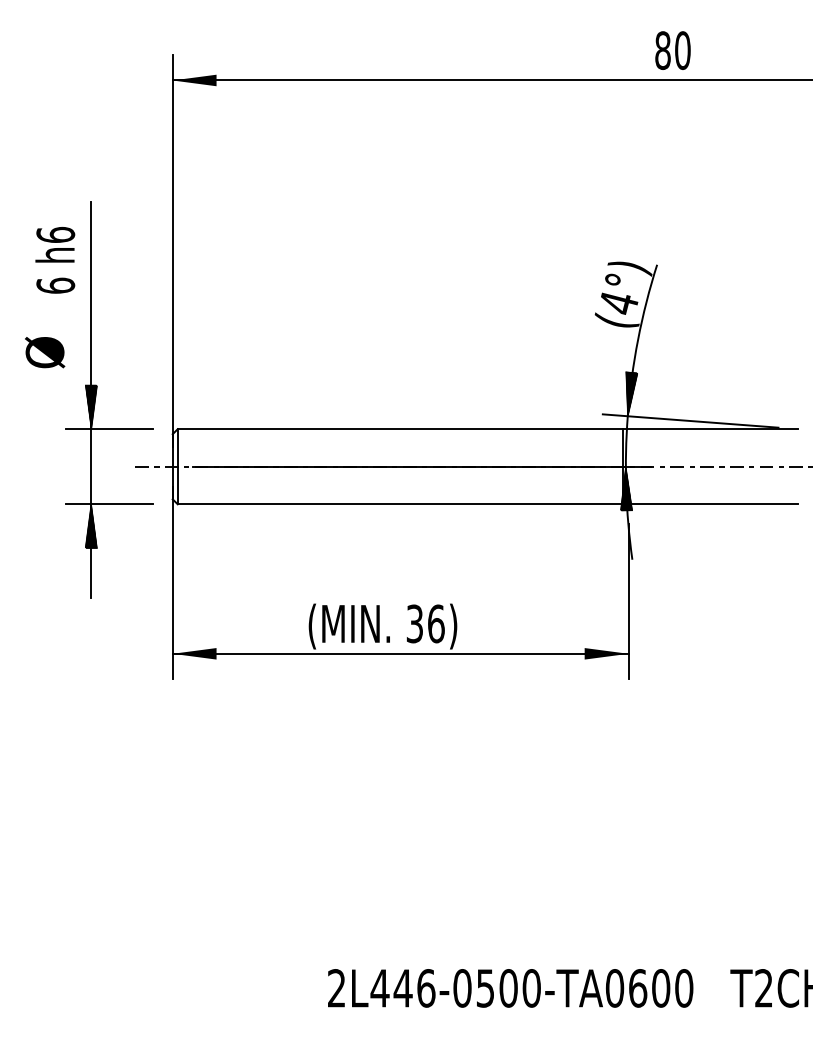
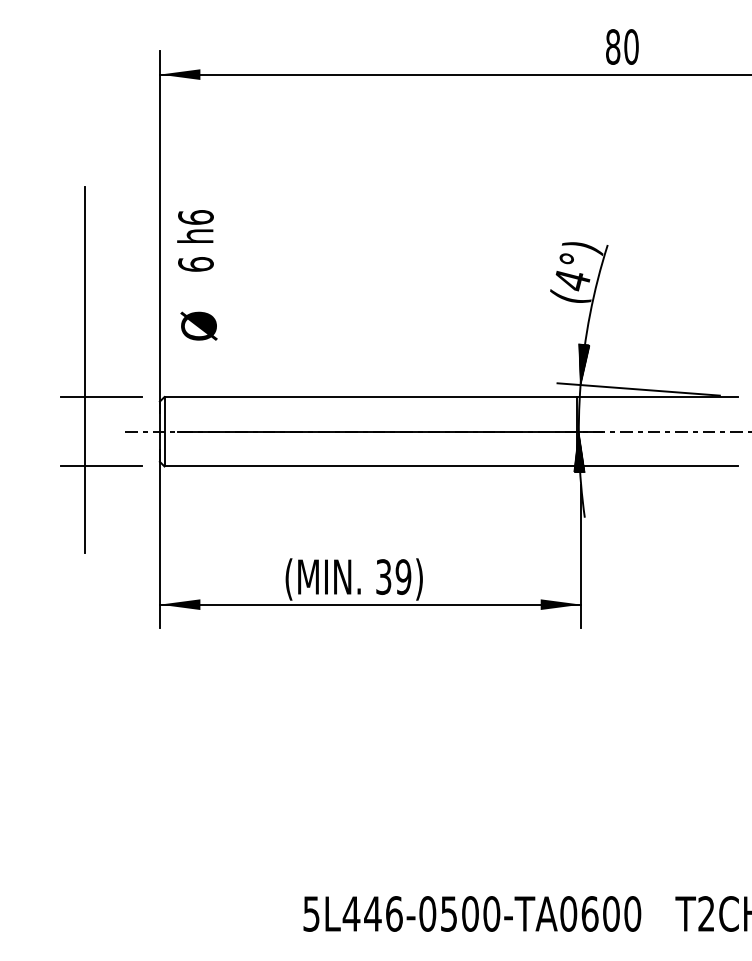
text: (55, 260) -> (195, 241), moved
text: (45, 352) -> (199, 326), moved
hatch: (91, 407) -> (84, 376), removed
hatch: (91, 526) -> (84, 486), removed
text: (435, 623) -> (402, 576), 36) -> 39)
text: (336, 988) -> (311, 914), 2L446-0500-TA0600 -> 5L446-0500-TA0600

